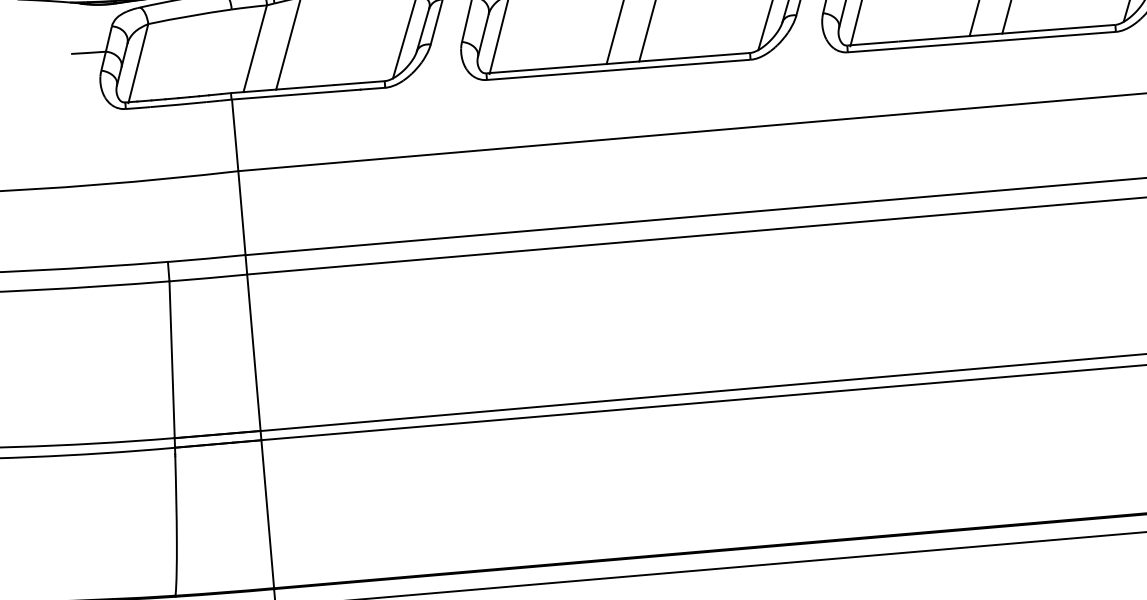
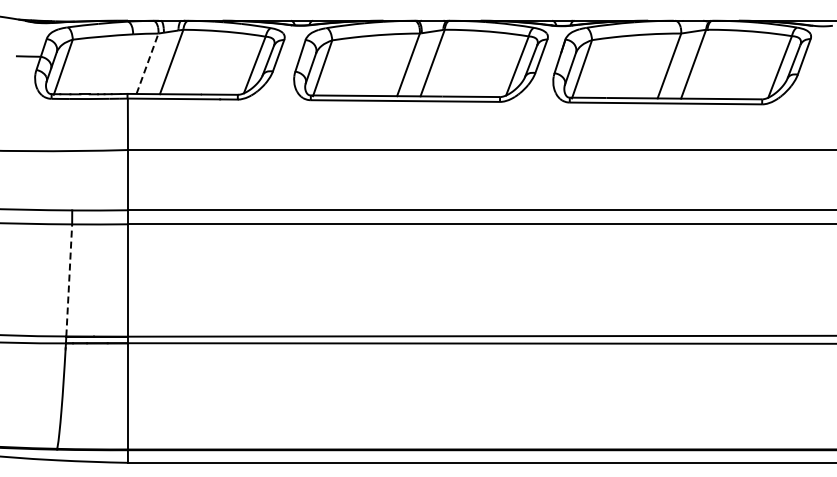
line: (255, 48) -> (147, 63), solid -> dashed
line: (172, 358) -> (69, 279), solid -> dashed

